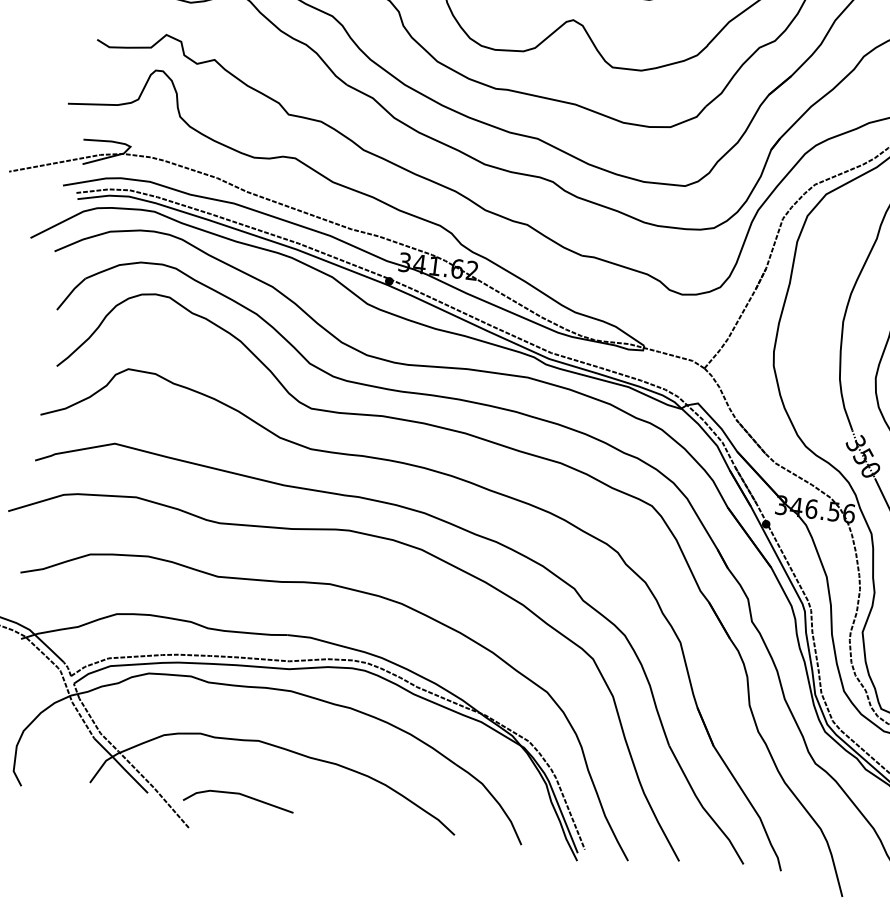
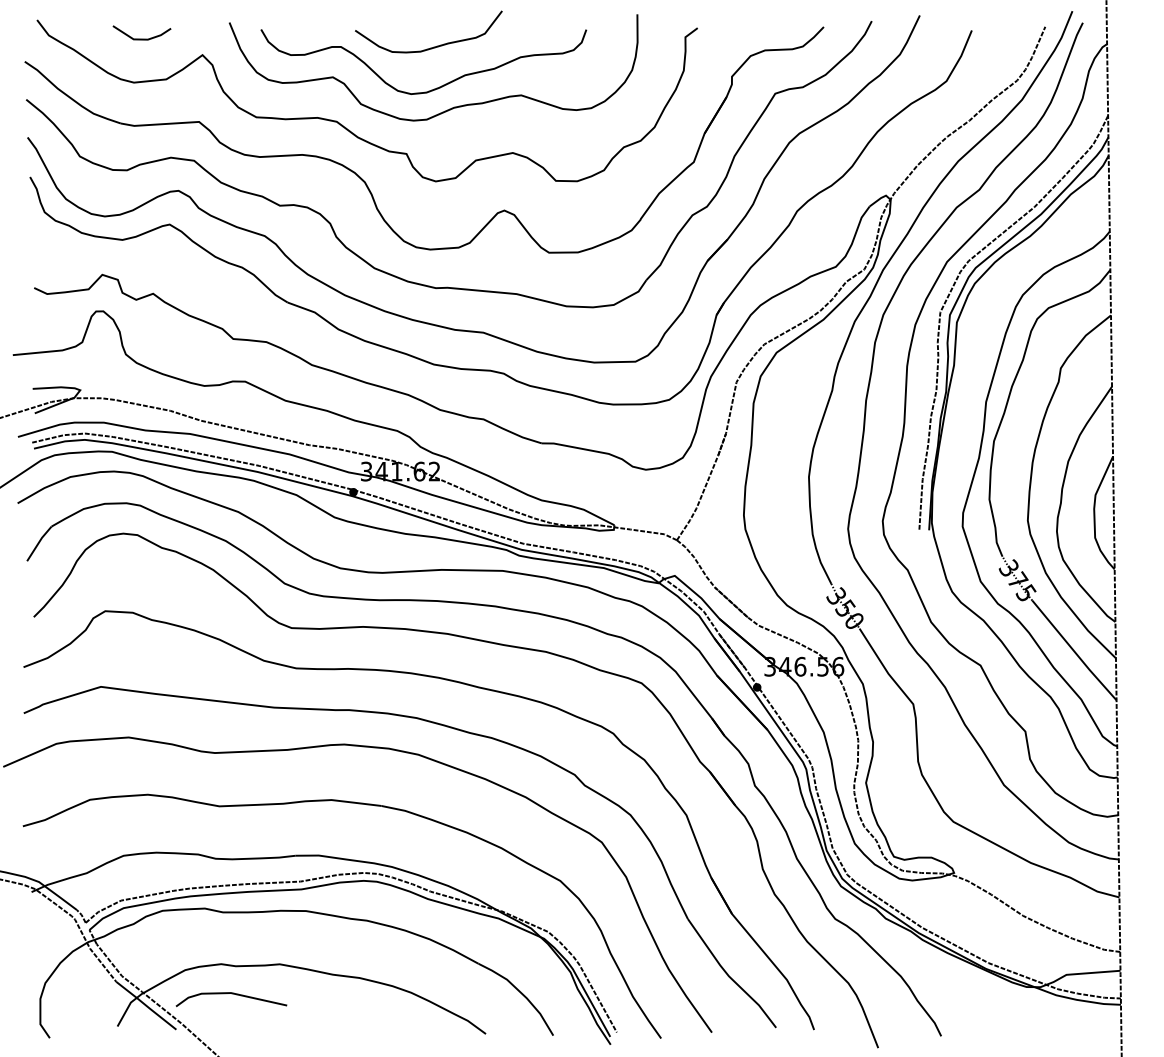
line: (239, 795) -> (231, 994), moved

